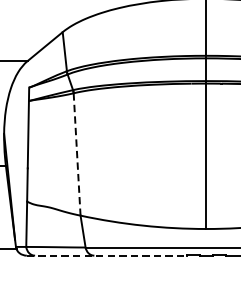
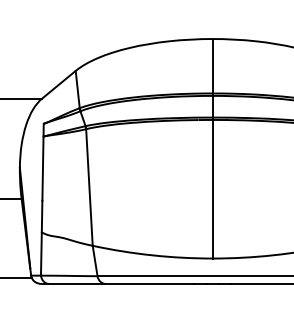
line: (77, 155) -> (89, 188), dashed -> solid
line: (107, 255) -> (118, 283), dashed -> solid

